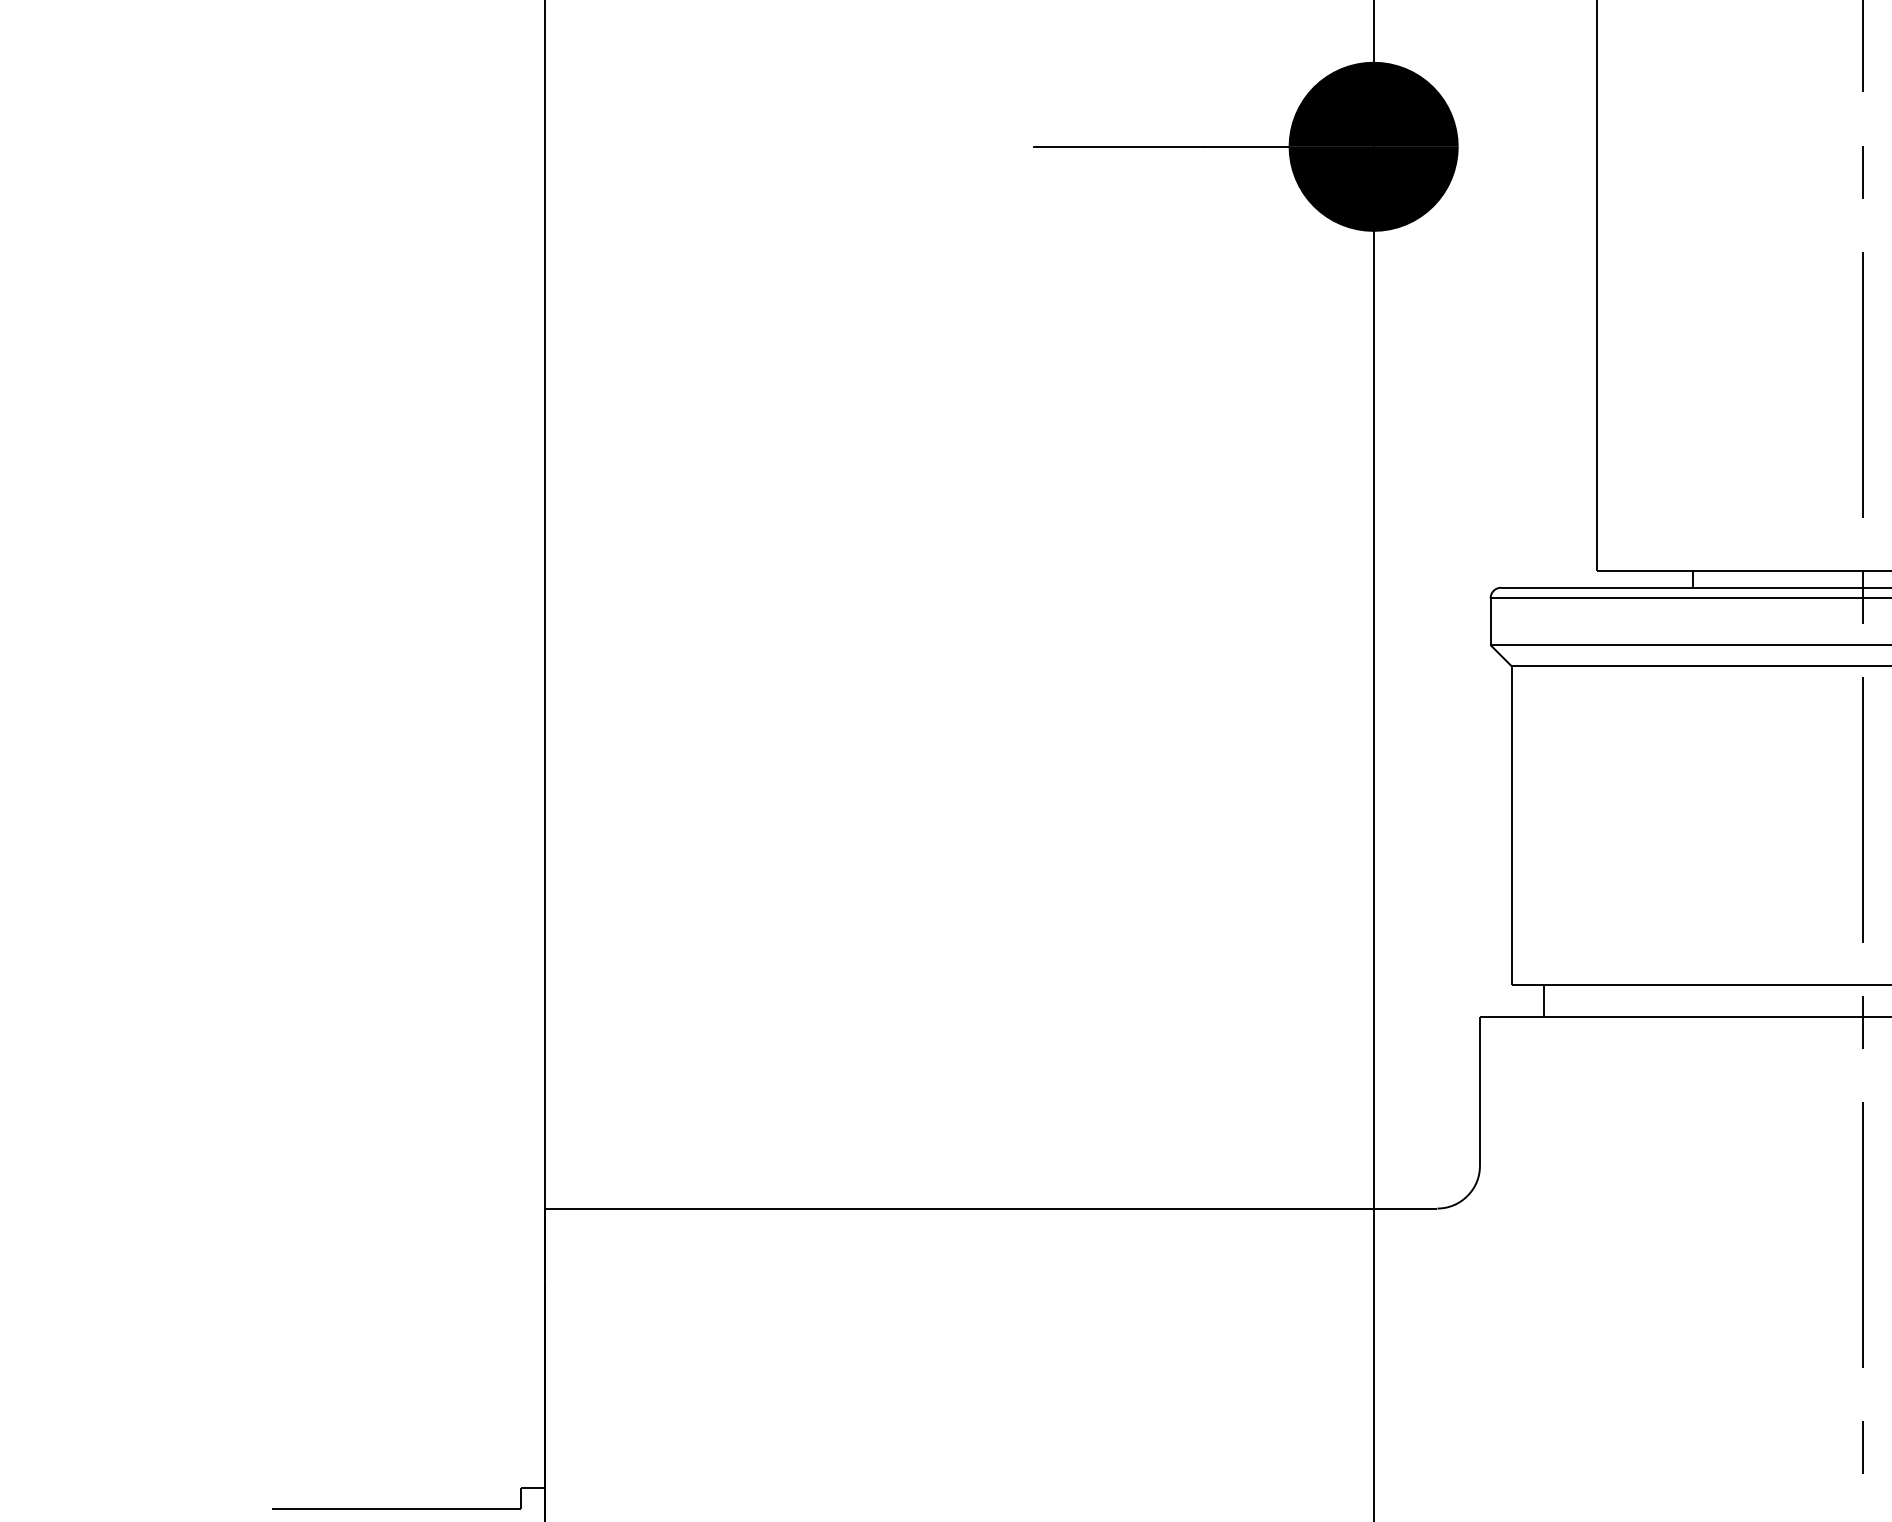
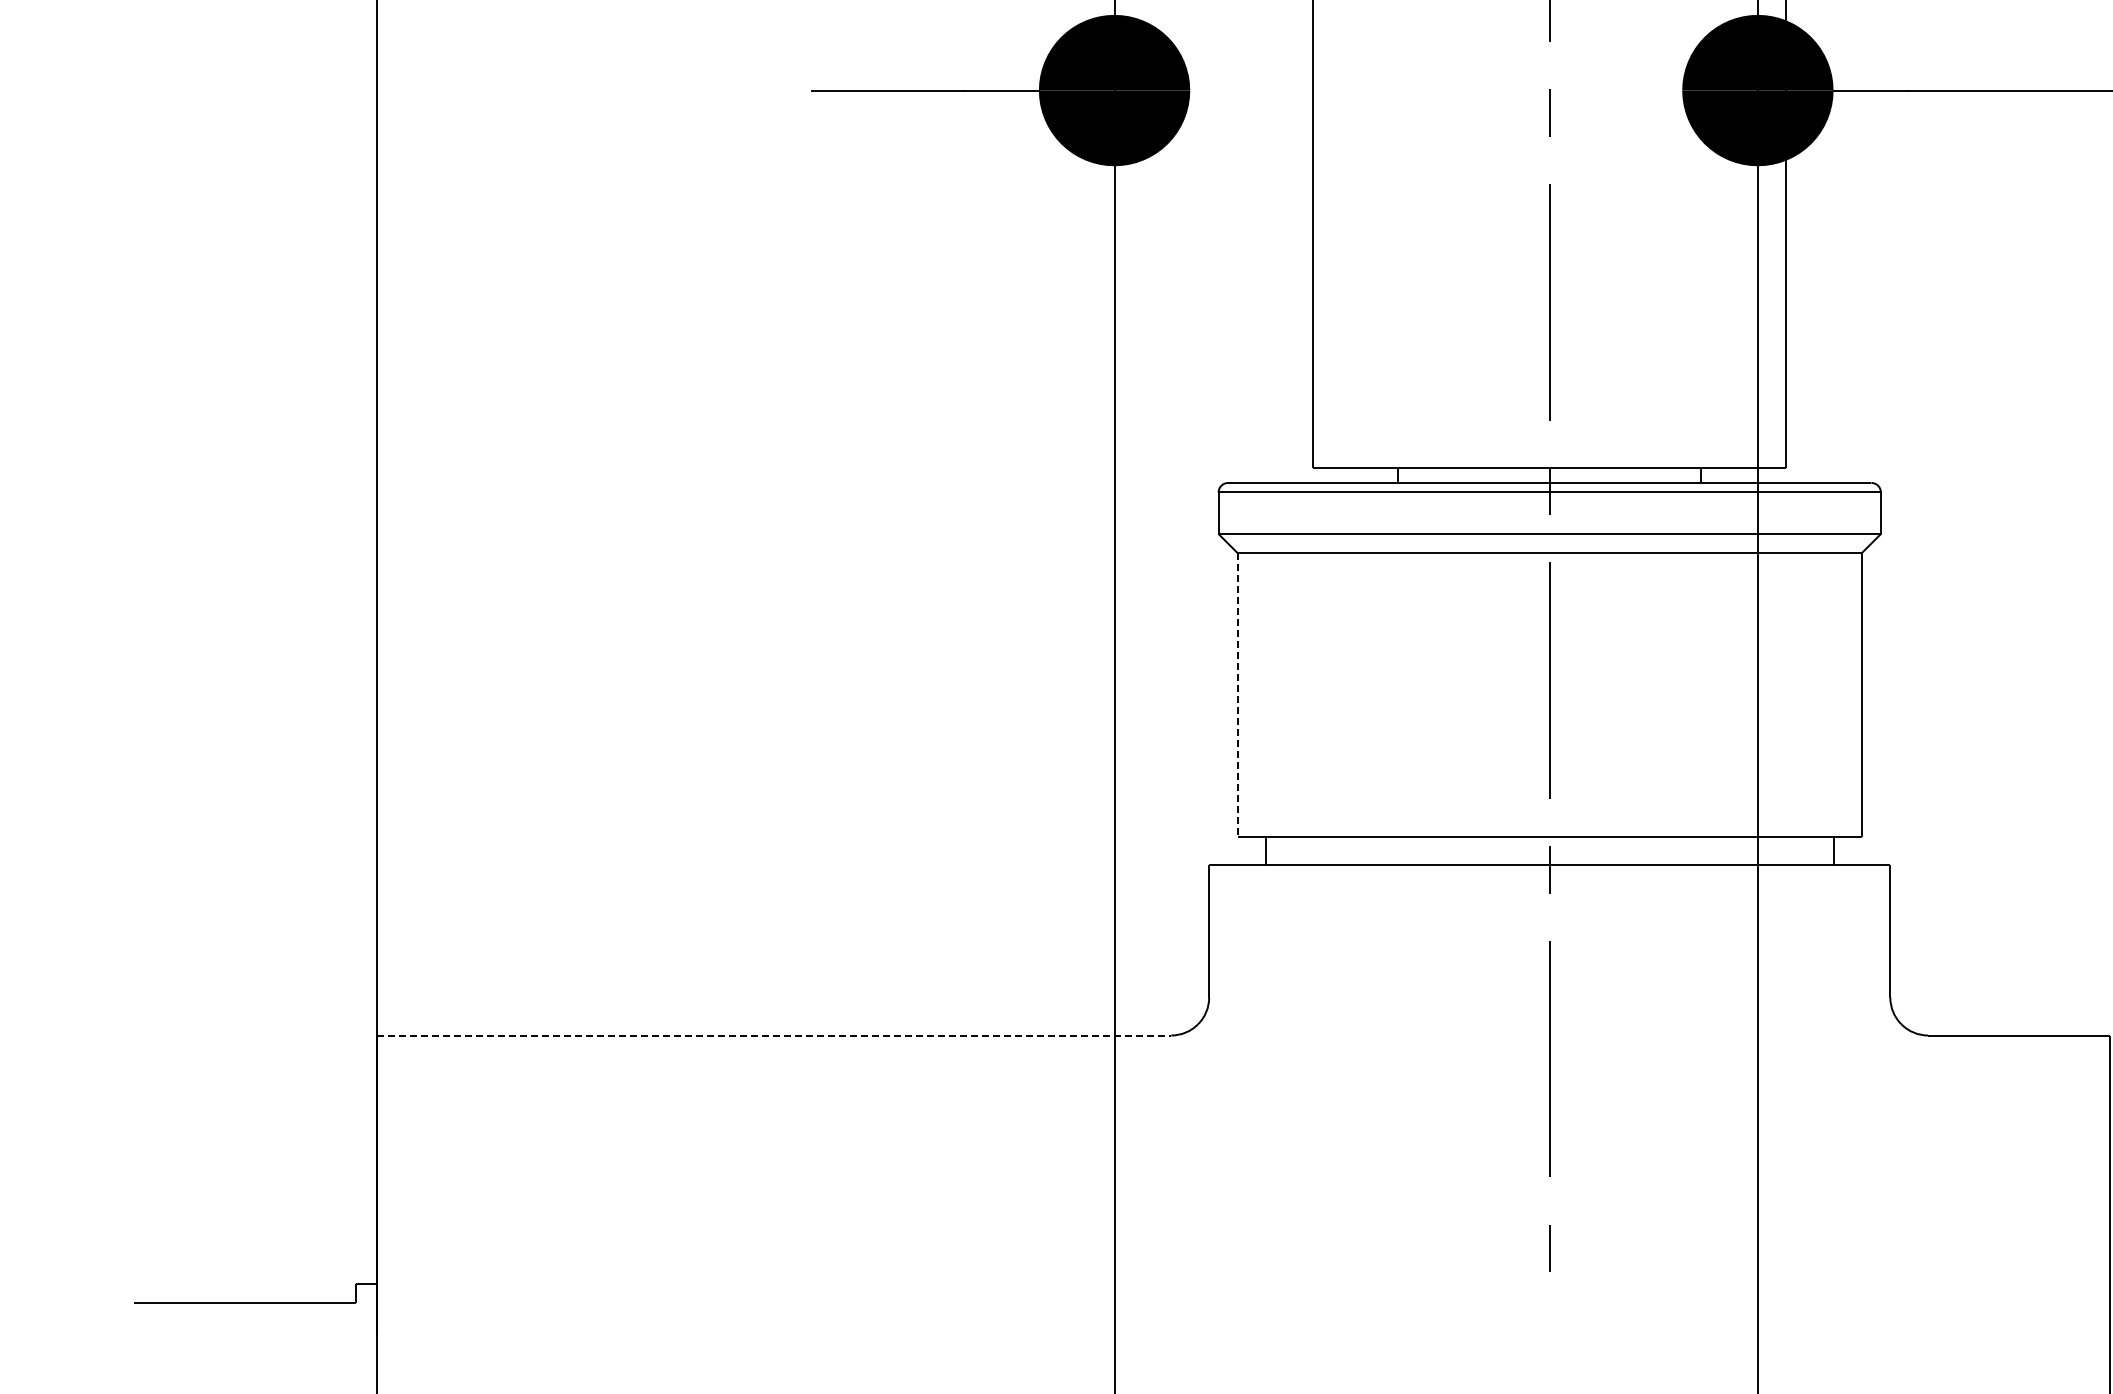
line: (1511, 825) -> (1237, 694), solid -> dashed
line: (991, 1208) -> (774, 1035), solid -> dashed

